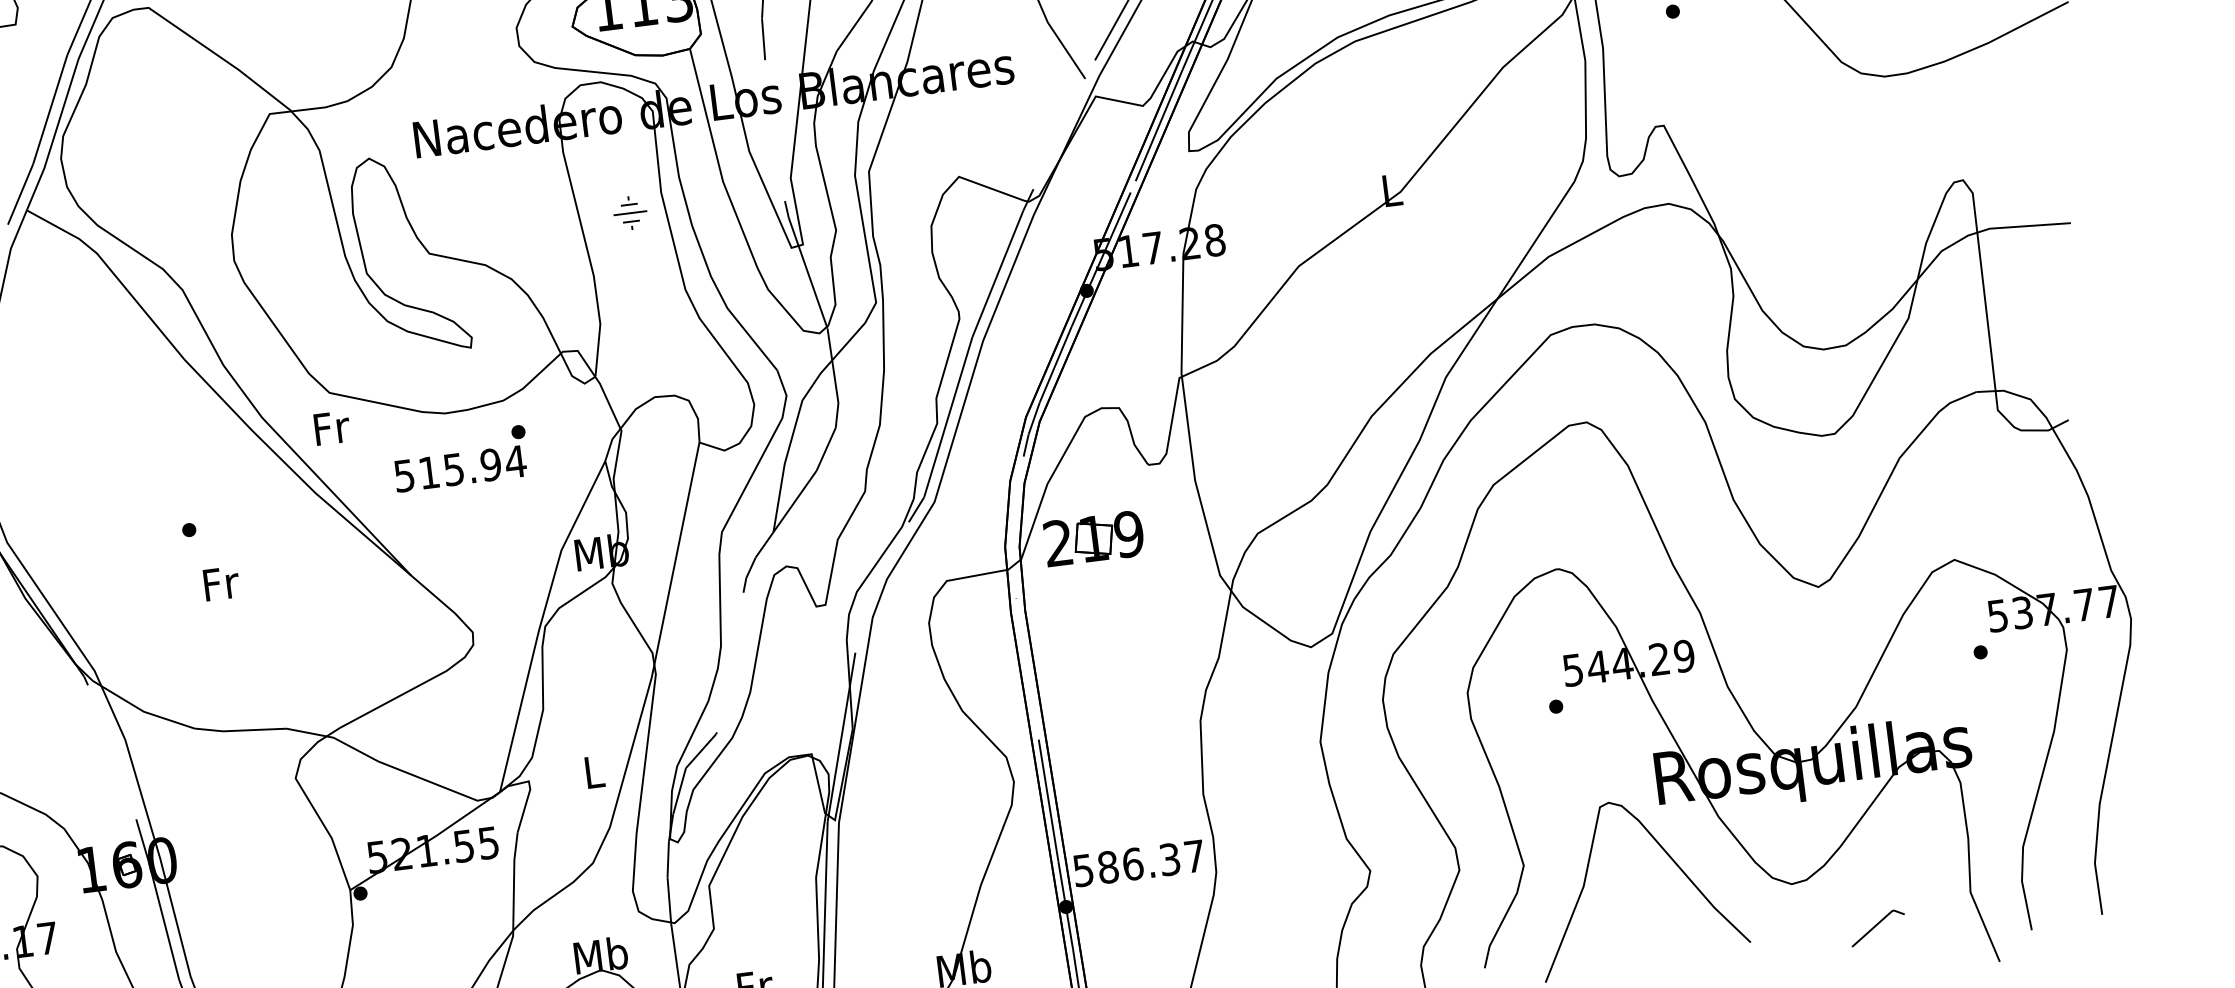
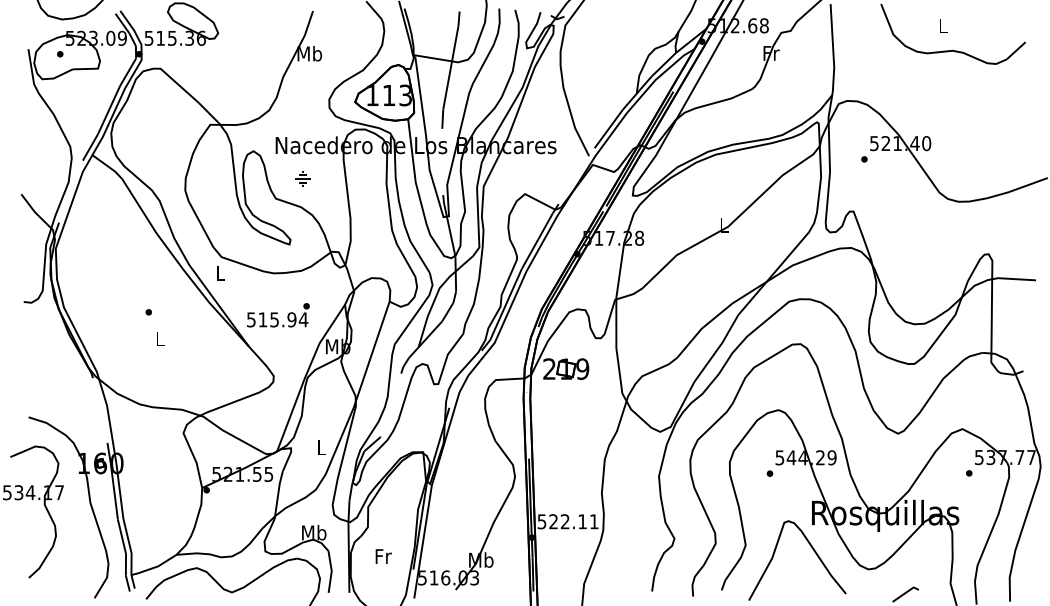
part: (629, 212) -> (302, 178), moved
text: (331, 428) -> (220, 273), Fr -> L
text: (461, 459) -> (278, 315), moved
text: (221, 582) -> (160, 338), Fr -> L
text: (1150, 861) -> (573, 521), 586.37 -> 522.11

